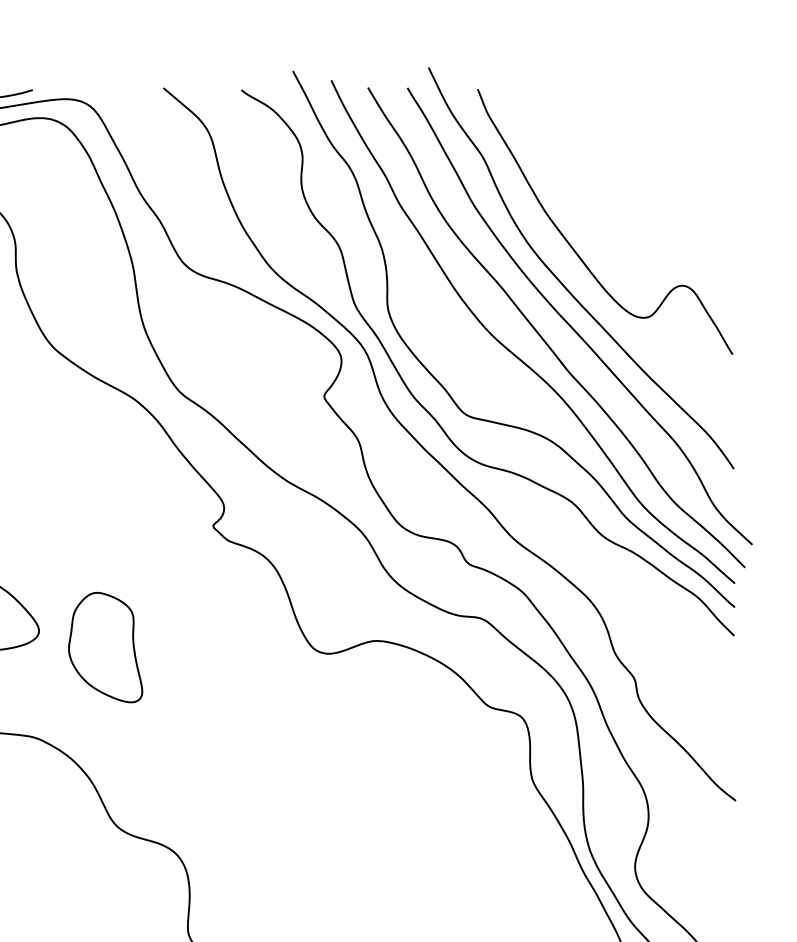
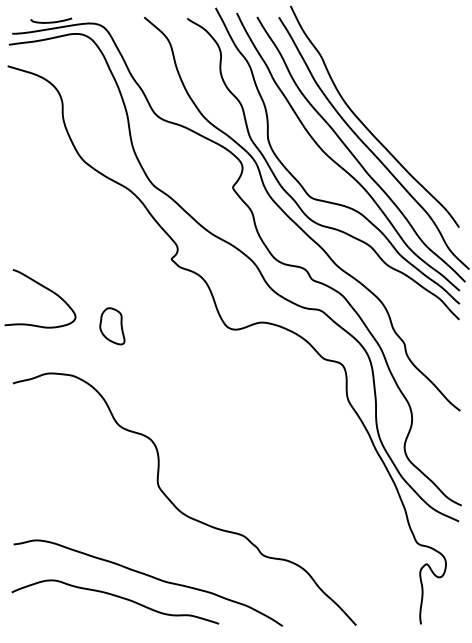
curve: (575, 247) -> (371, 105), removed
part: (105, 648) -> (112, 326), size x0.6

